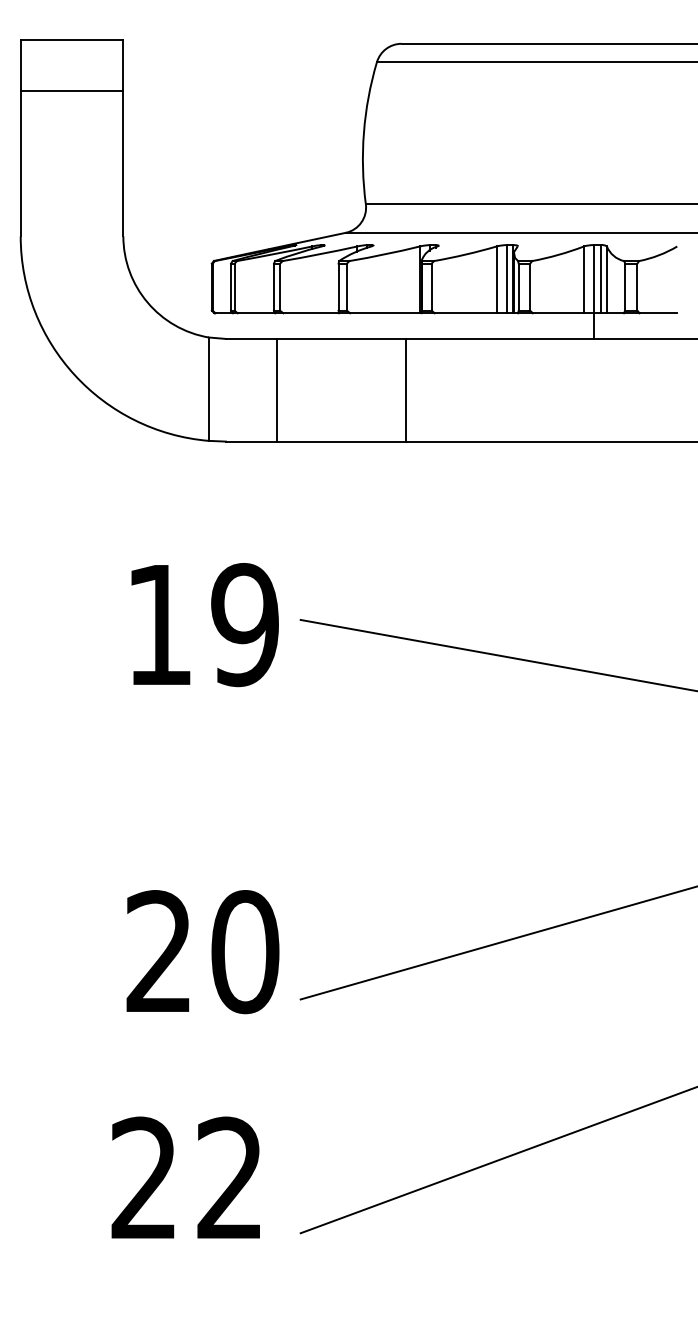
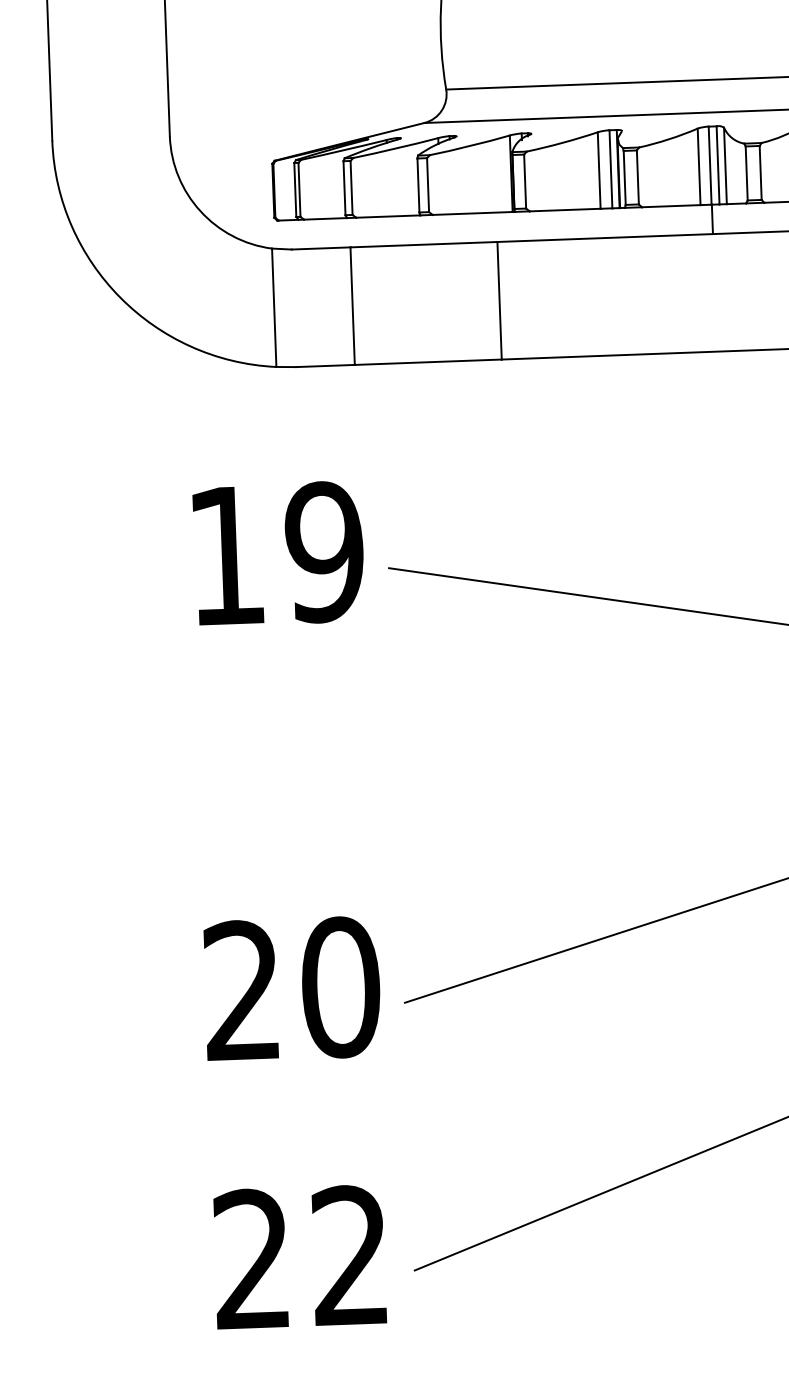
text: (204, 625) -> (278, 554), moved
text: (202, 952) -> (291, 989), moved
text: (185, 1177) -> (299, 1256), moved

